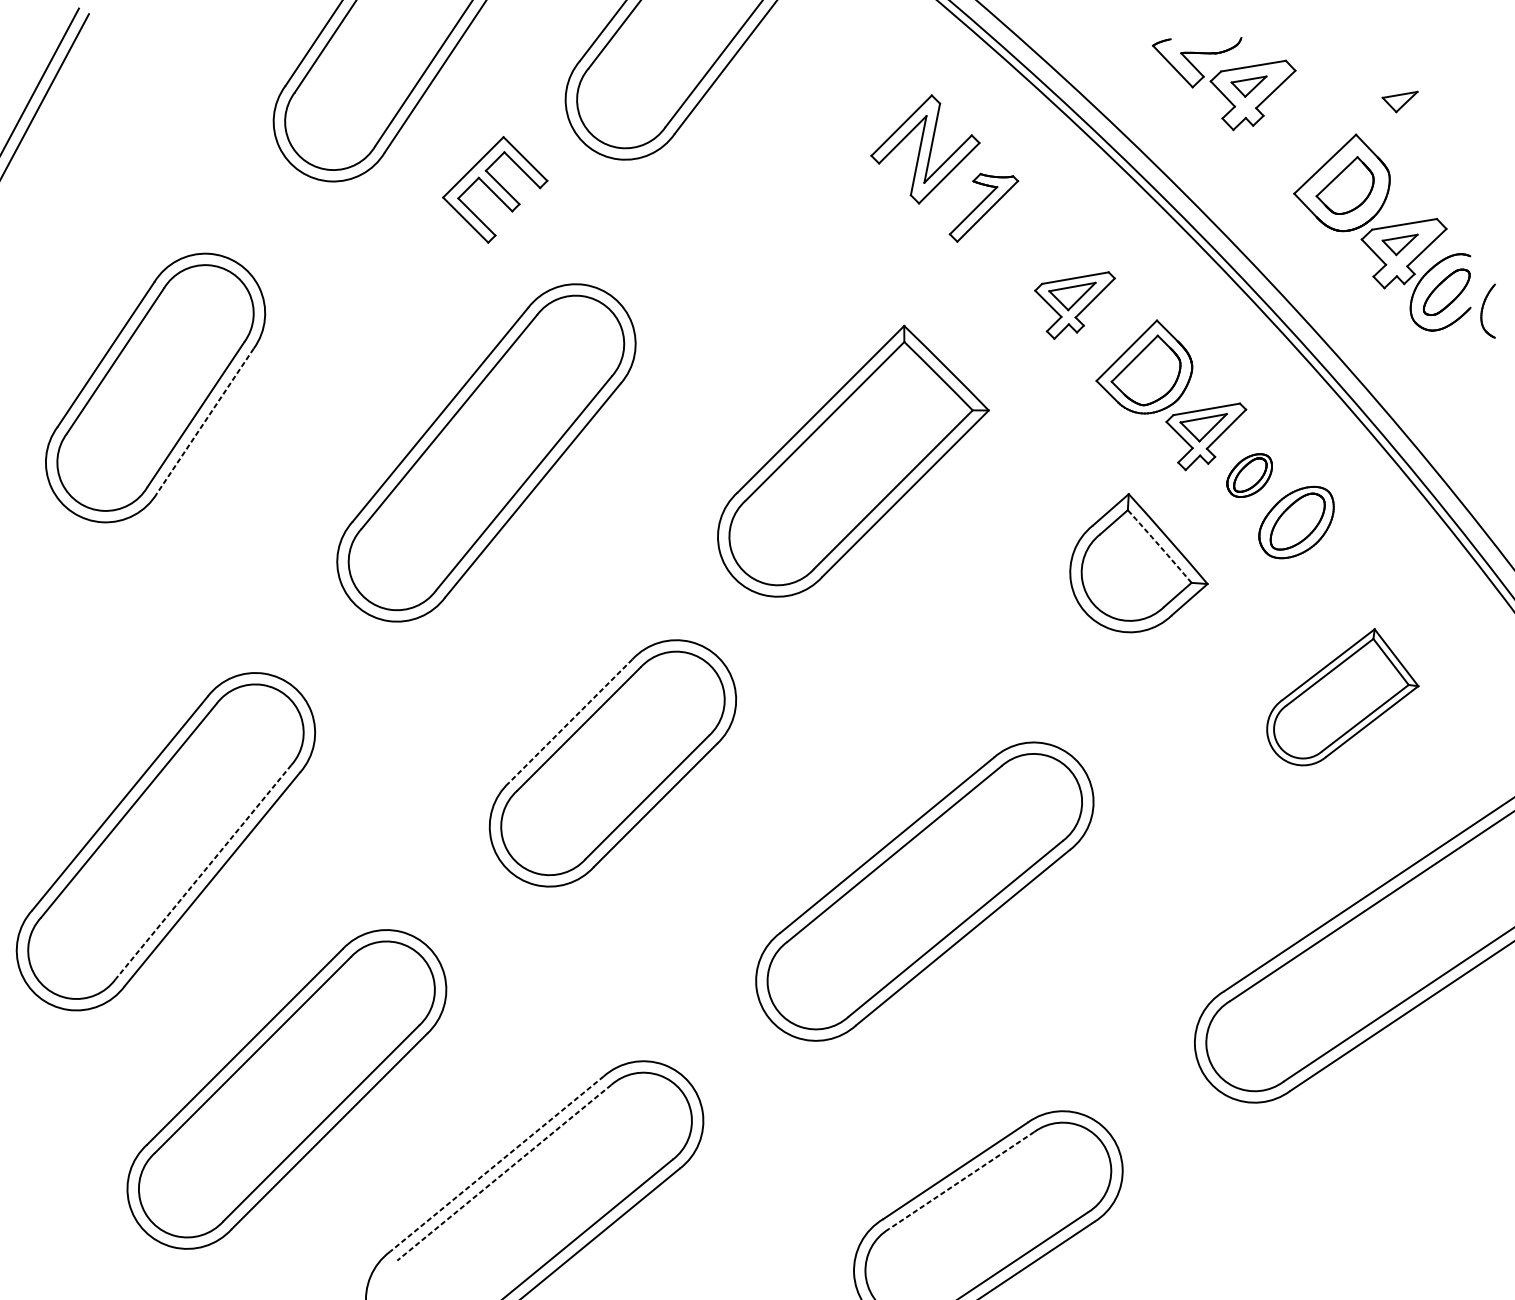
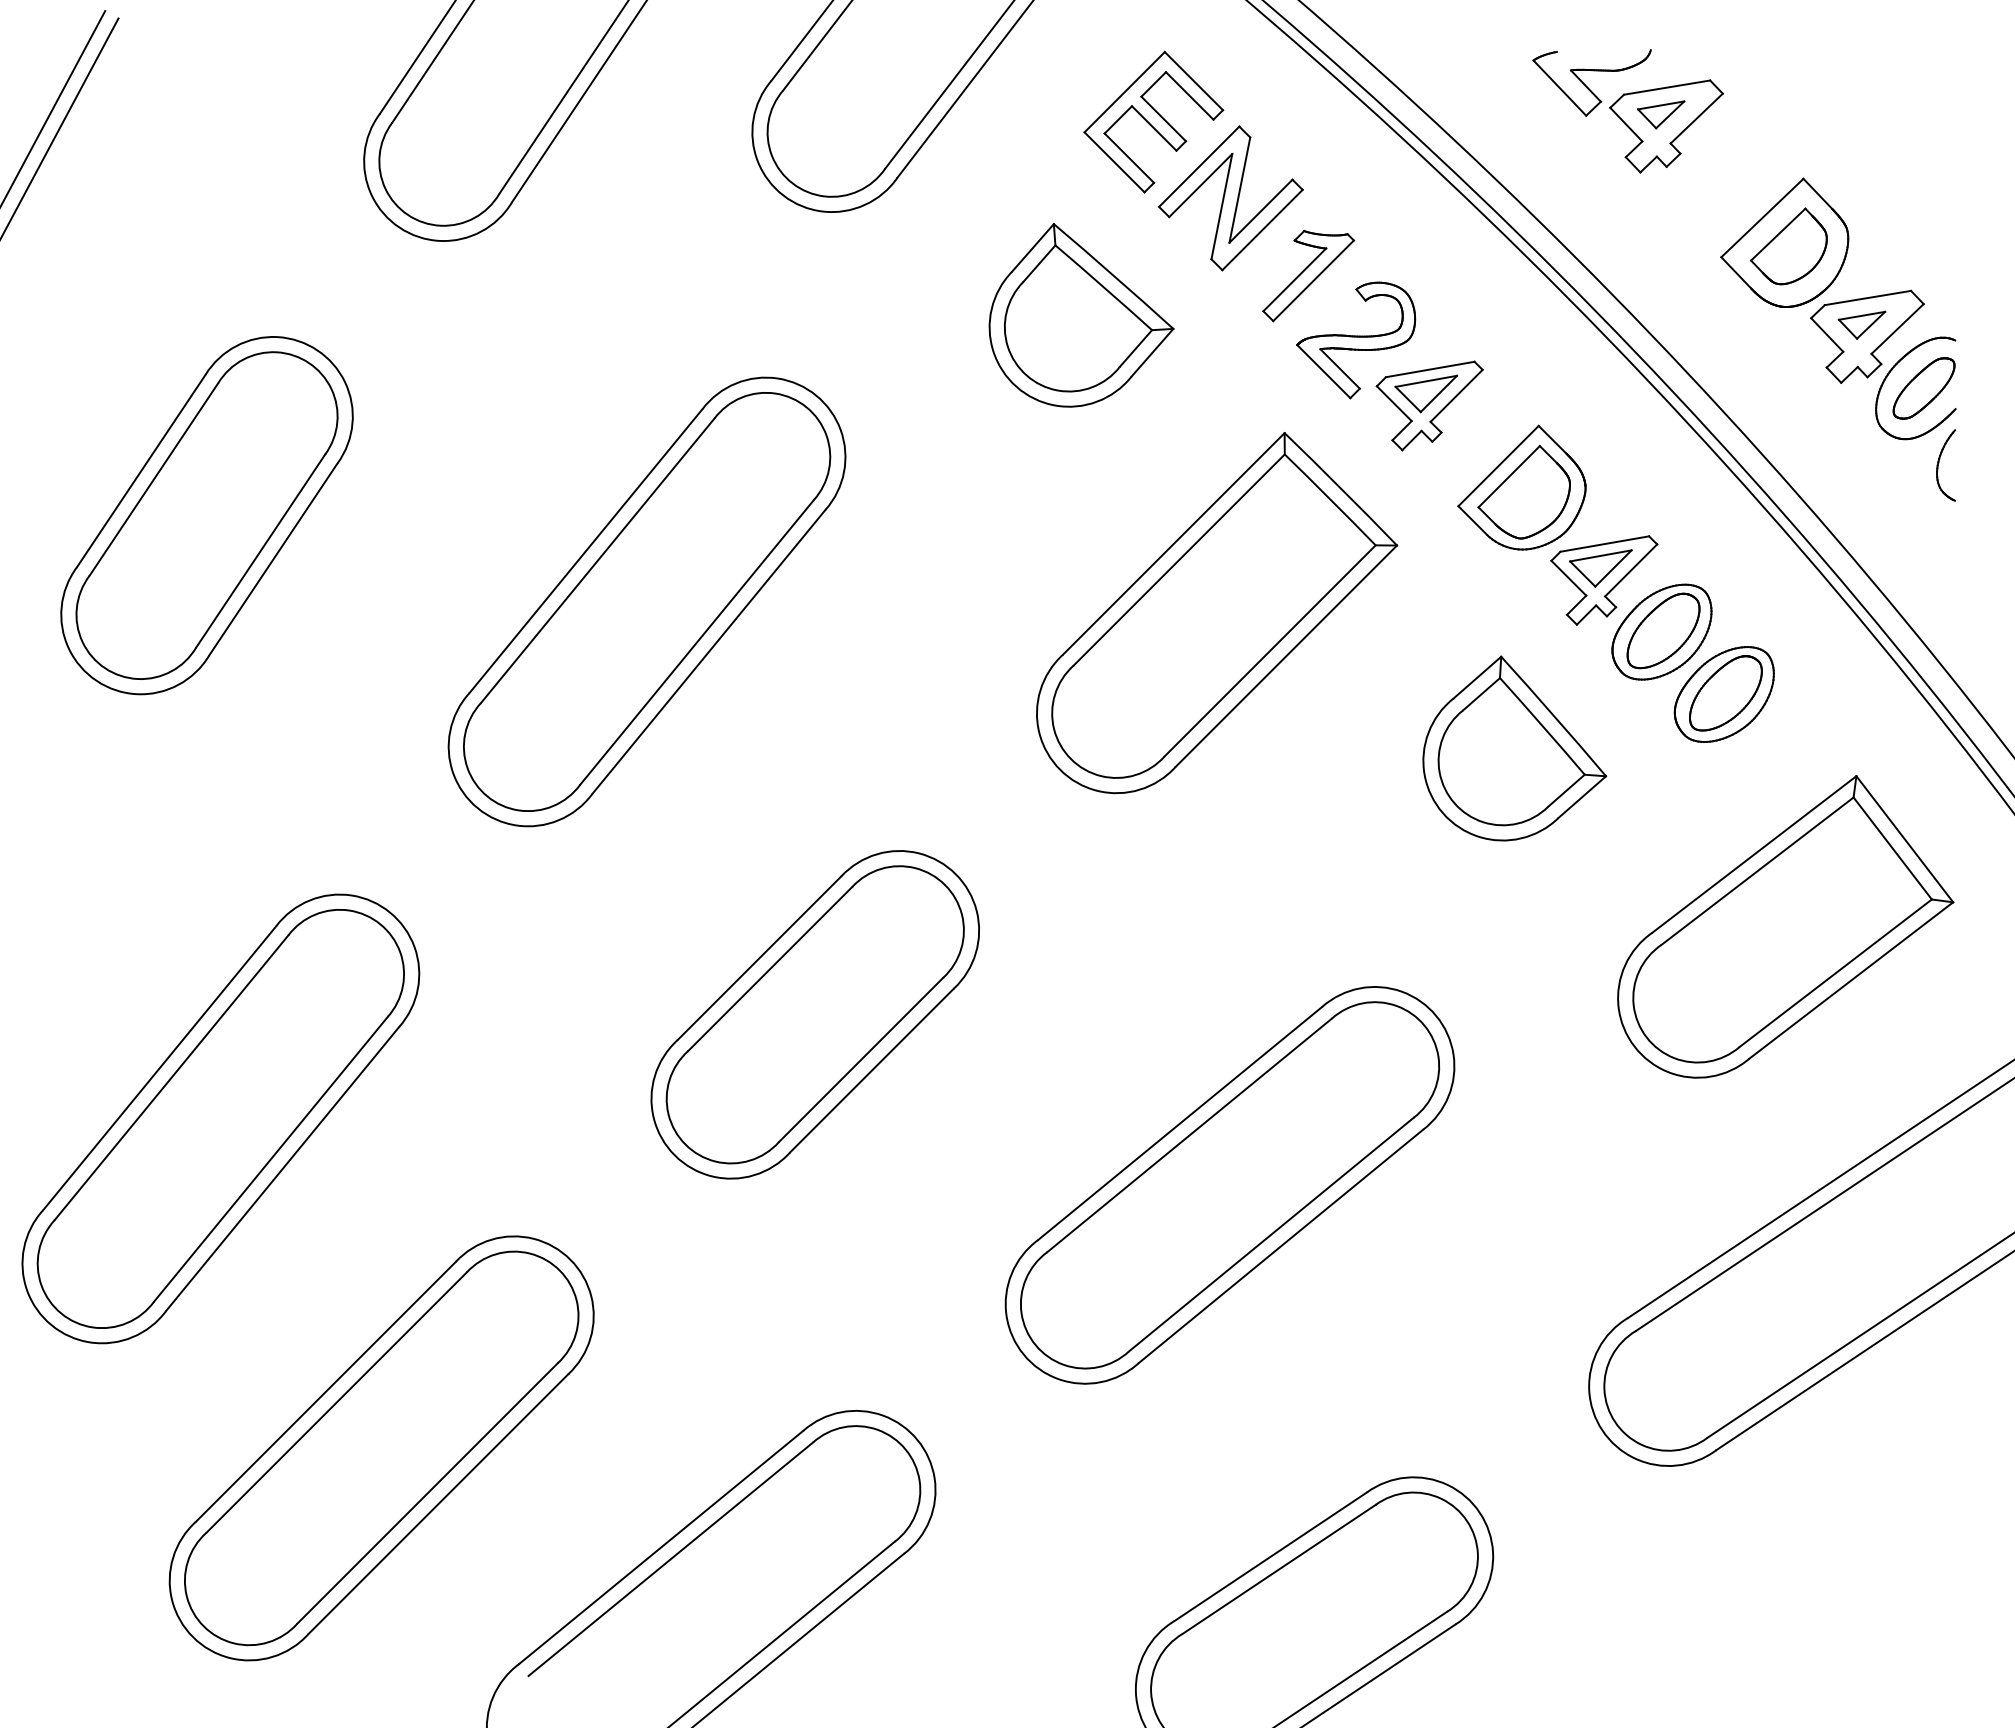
part: (1399, 101) -> (1861, 134), removed
part: (495, 189) -> (1153, 121), moved
part: (813, 237) -> (1081, 315), added
part: (1019, 256) -> (1356, 340), added
part: (1483, 309) -> (1939, 463), moved
line: (205, 421) -> (273, 559), dashed -> solid
part: (853, 461) -> (1217, 613), moved
part: (1249, 475) -> (1661, 631), size x1.67
arc: (1159, 546) -> (1542, 726), dashed -> solid
part: (1342, 697) -> (1785, 926), size x1.67
line: (571, 721) -> (759, 958), dashed -> solid
line: (203, 872) -> (270, 1159), dashed -> solid
line: (497, 1163) -> (661, 1547), dashed -> solid
line: (504, 1173) -> (670, 1559), dashed -> solid
line: (962, 1180) -> (1279, 1569), dashed -> solid

